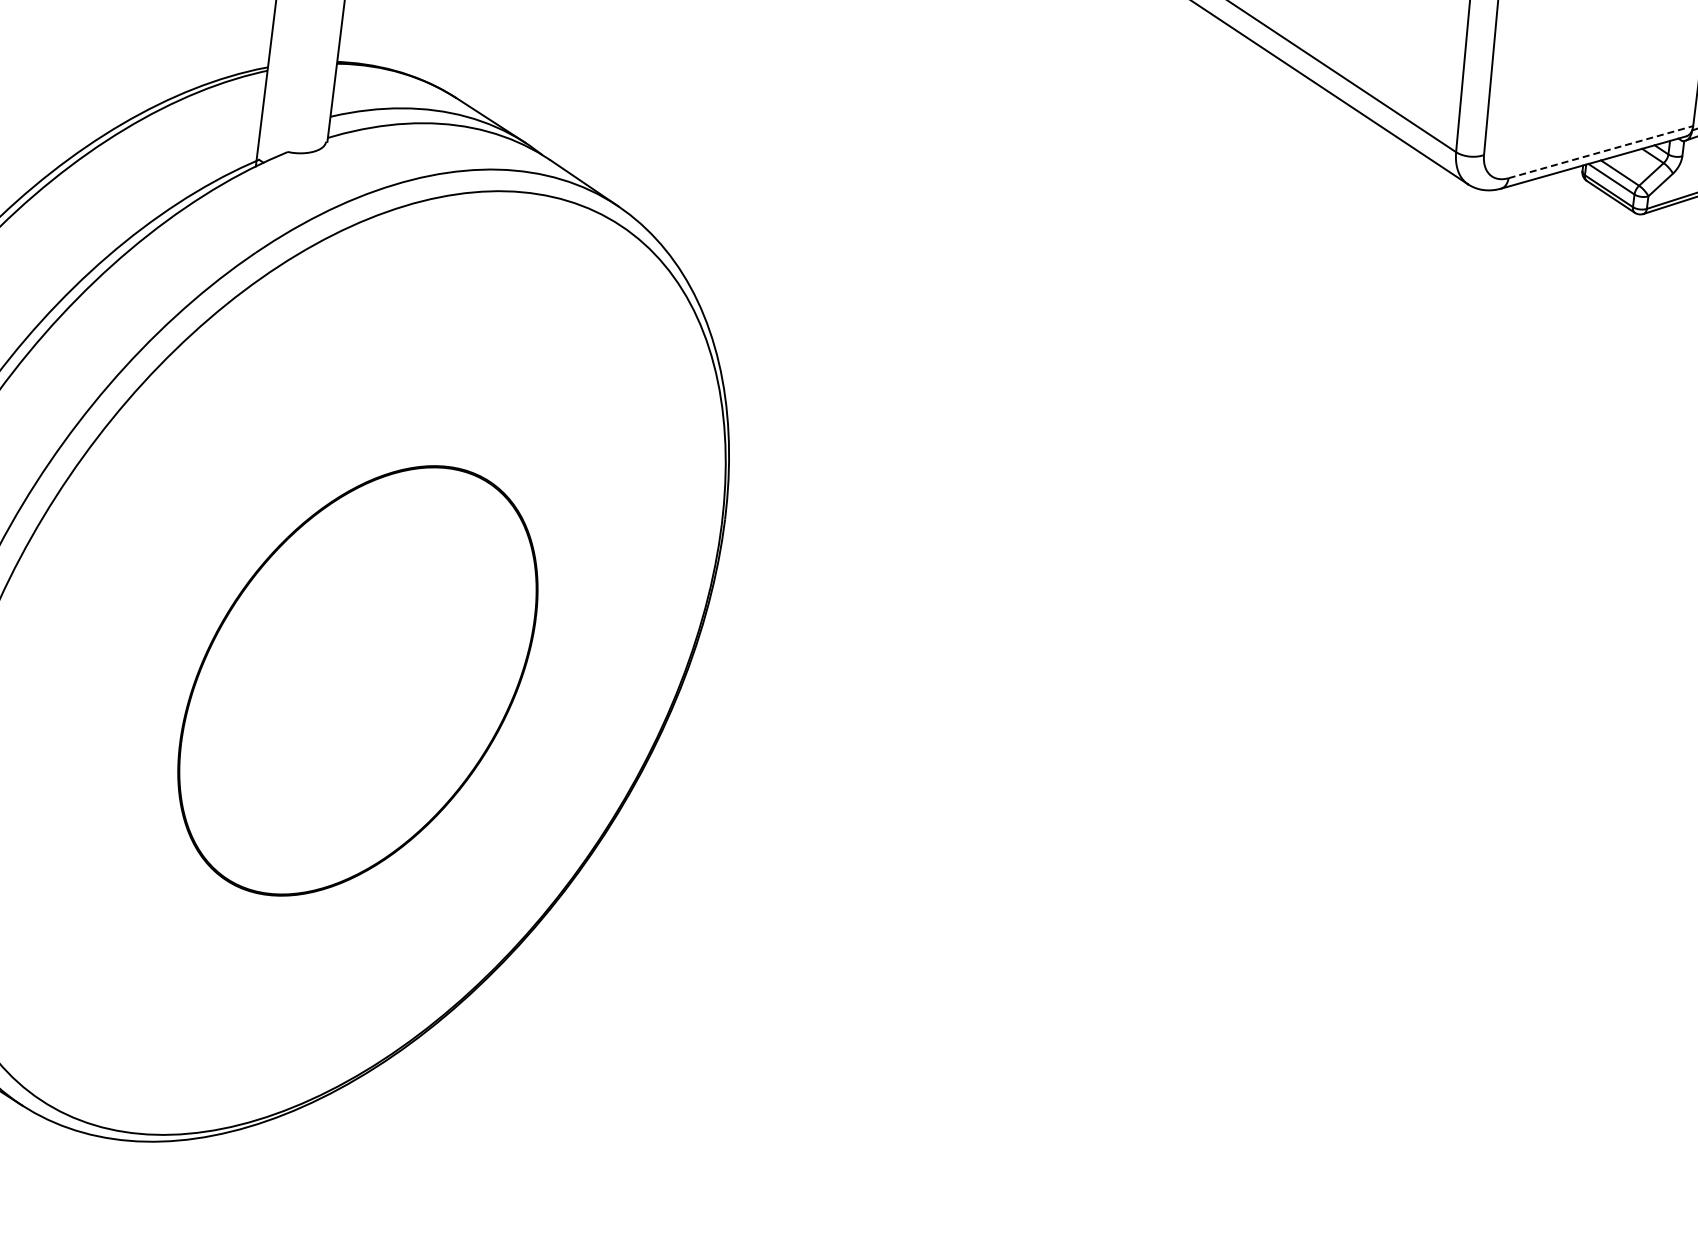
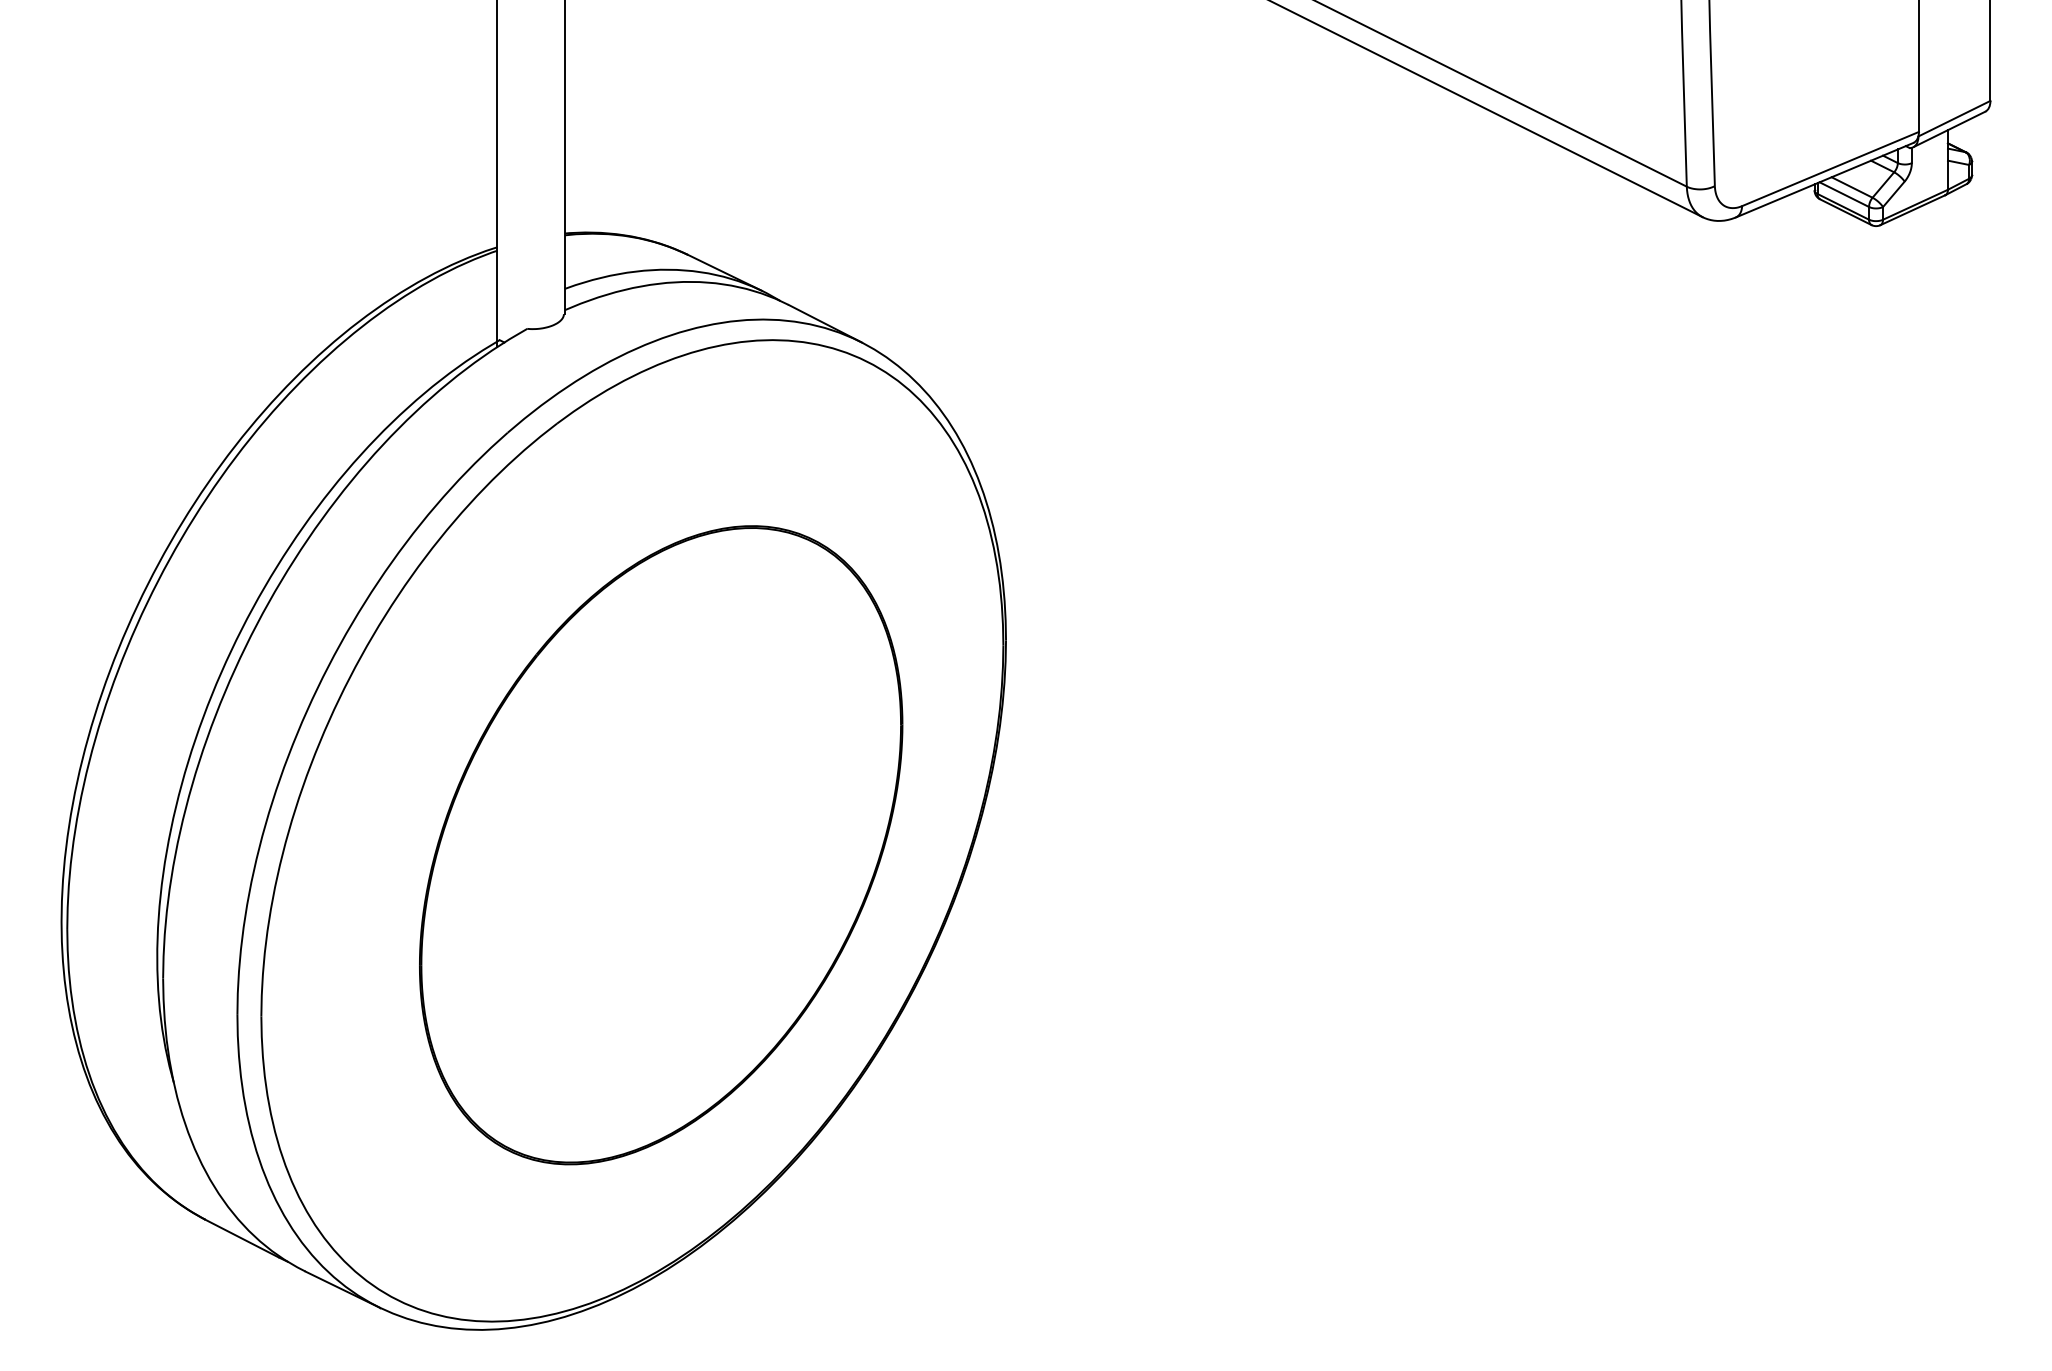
line: (1600, 152) -> (1830, 169), dashed -> solid
part: (358, 681) -> (661, 845), size x1.43

